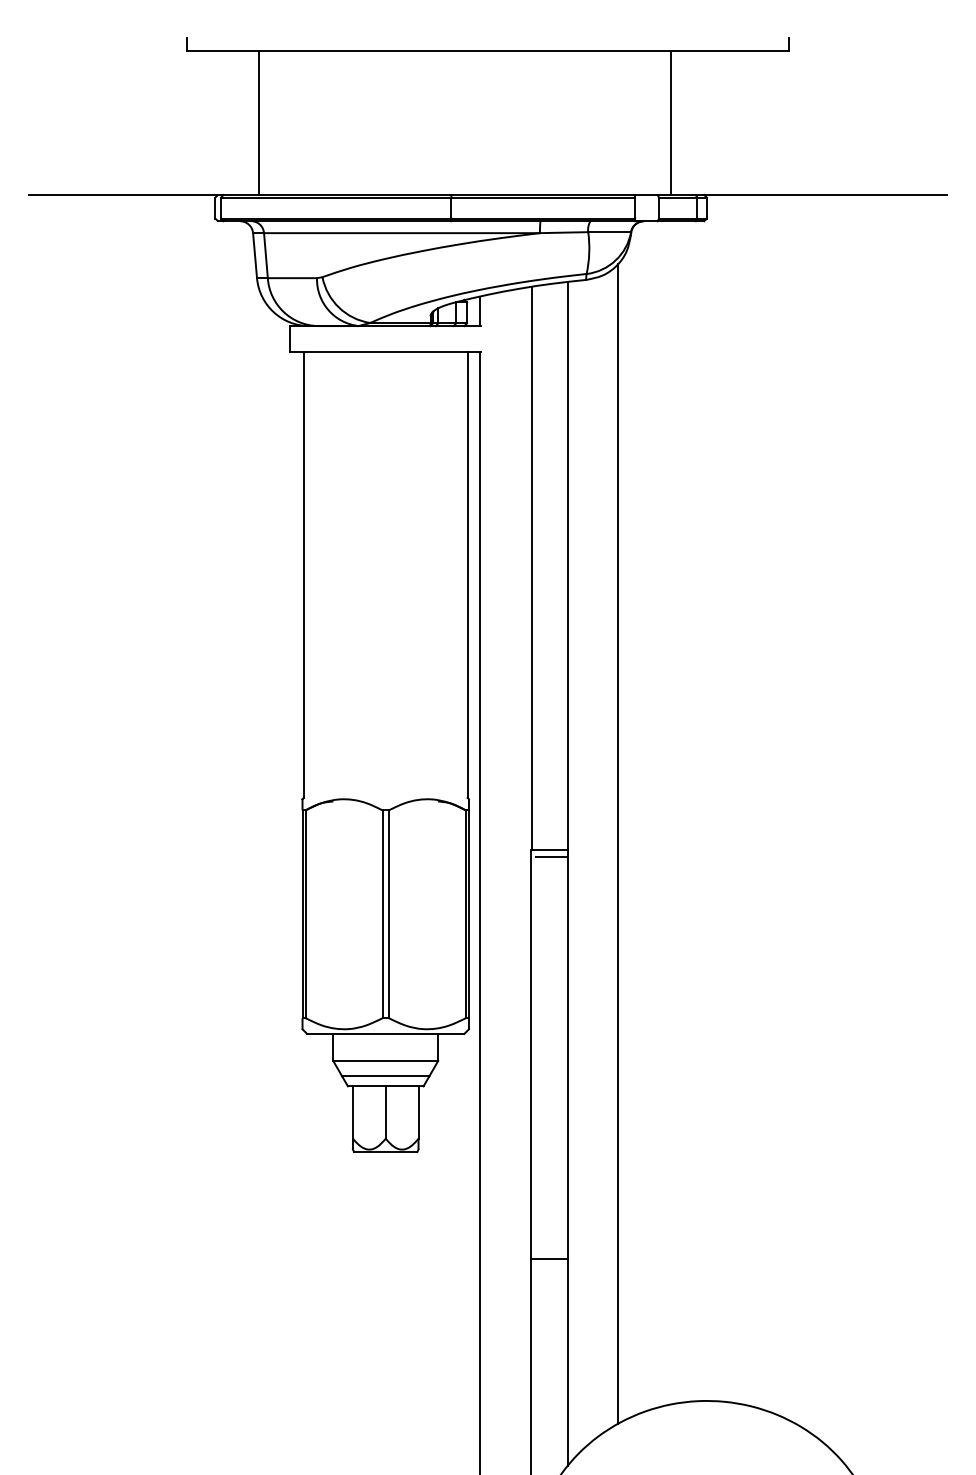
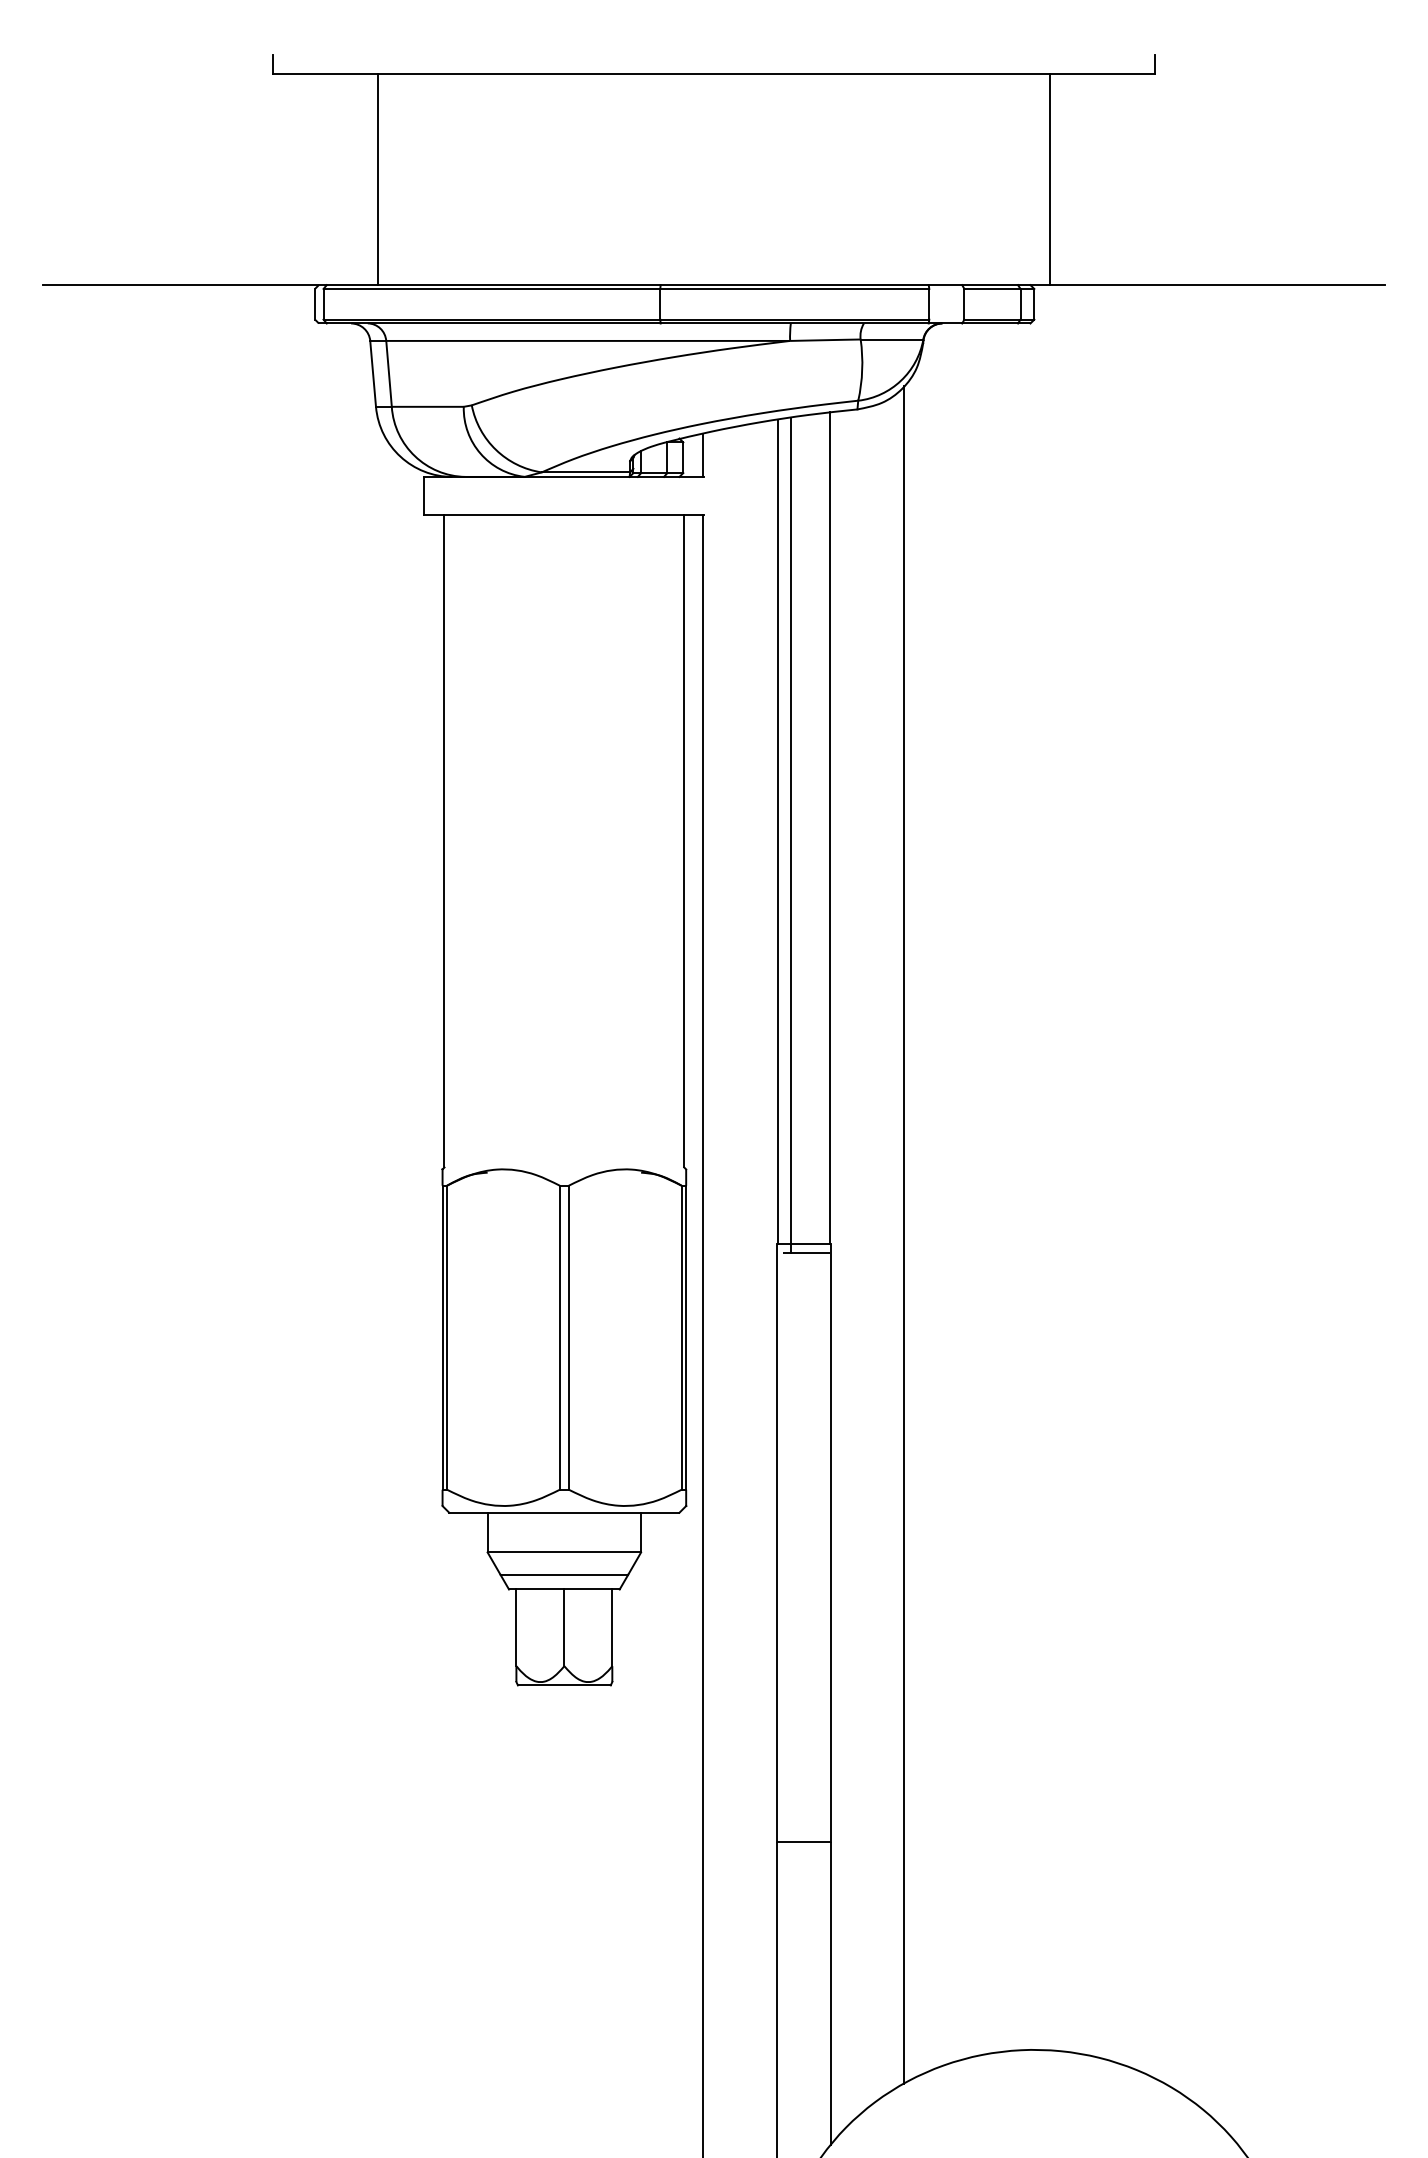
line: (671, 122) -> (1049, 179), moved
line: (540, 570) -> (790, 834), added

